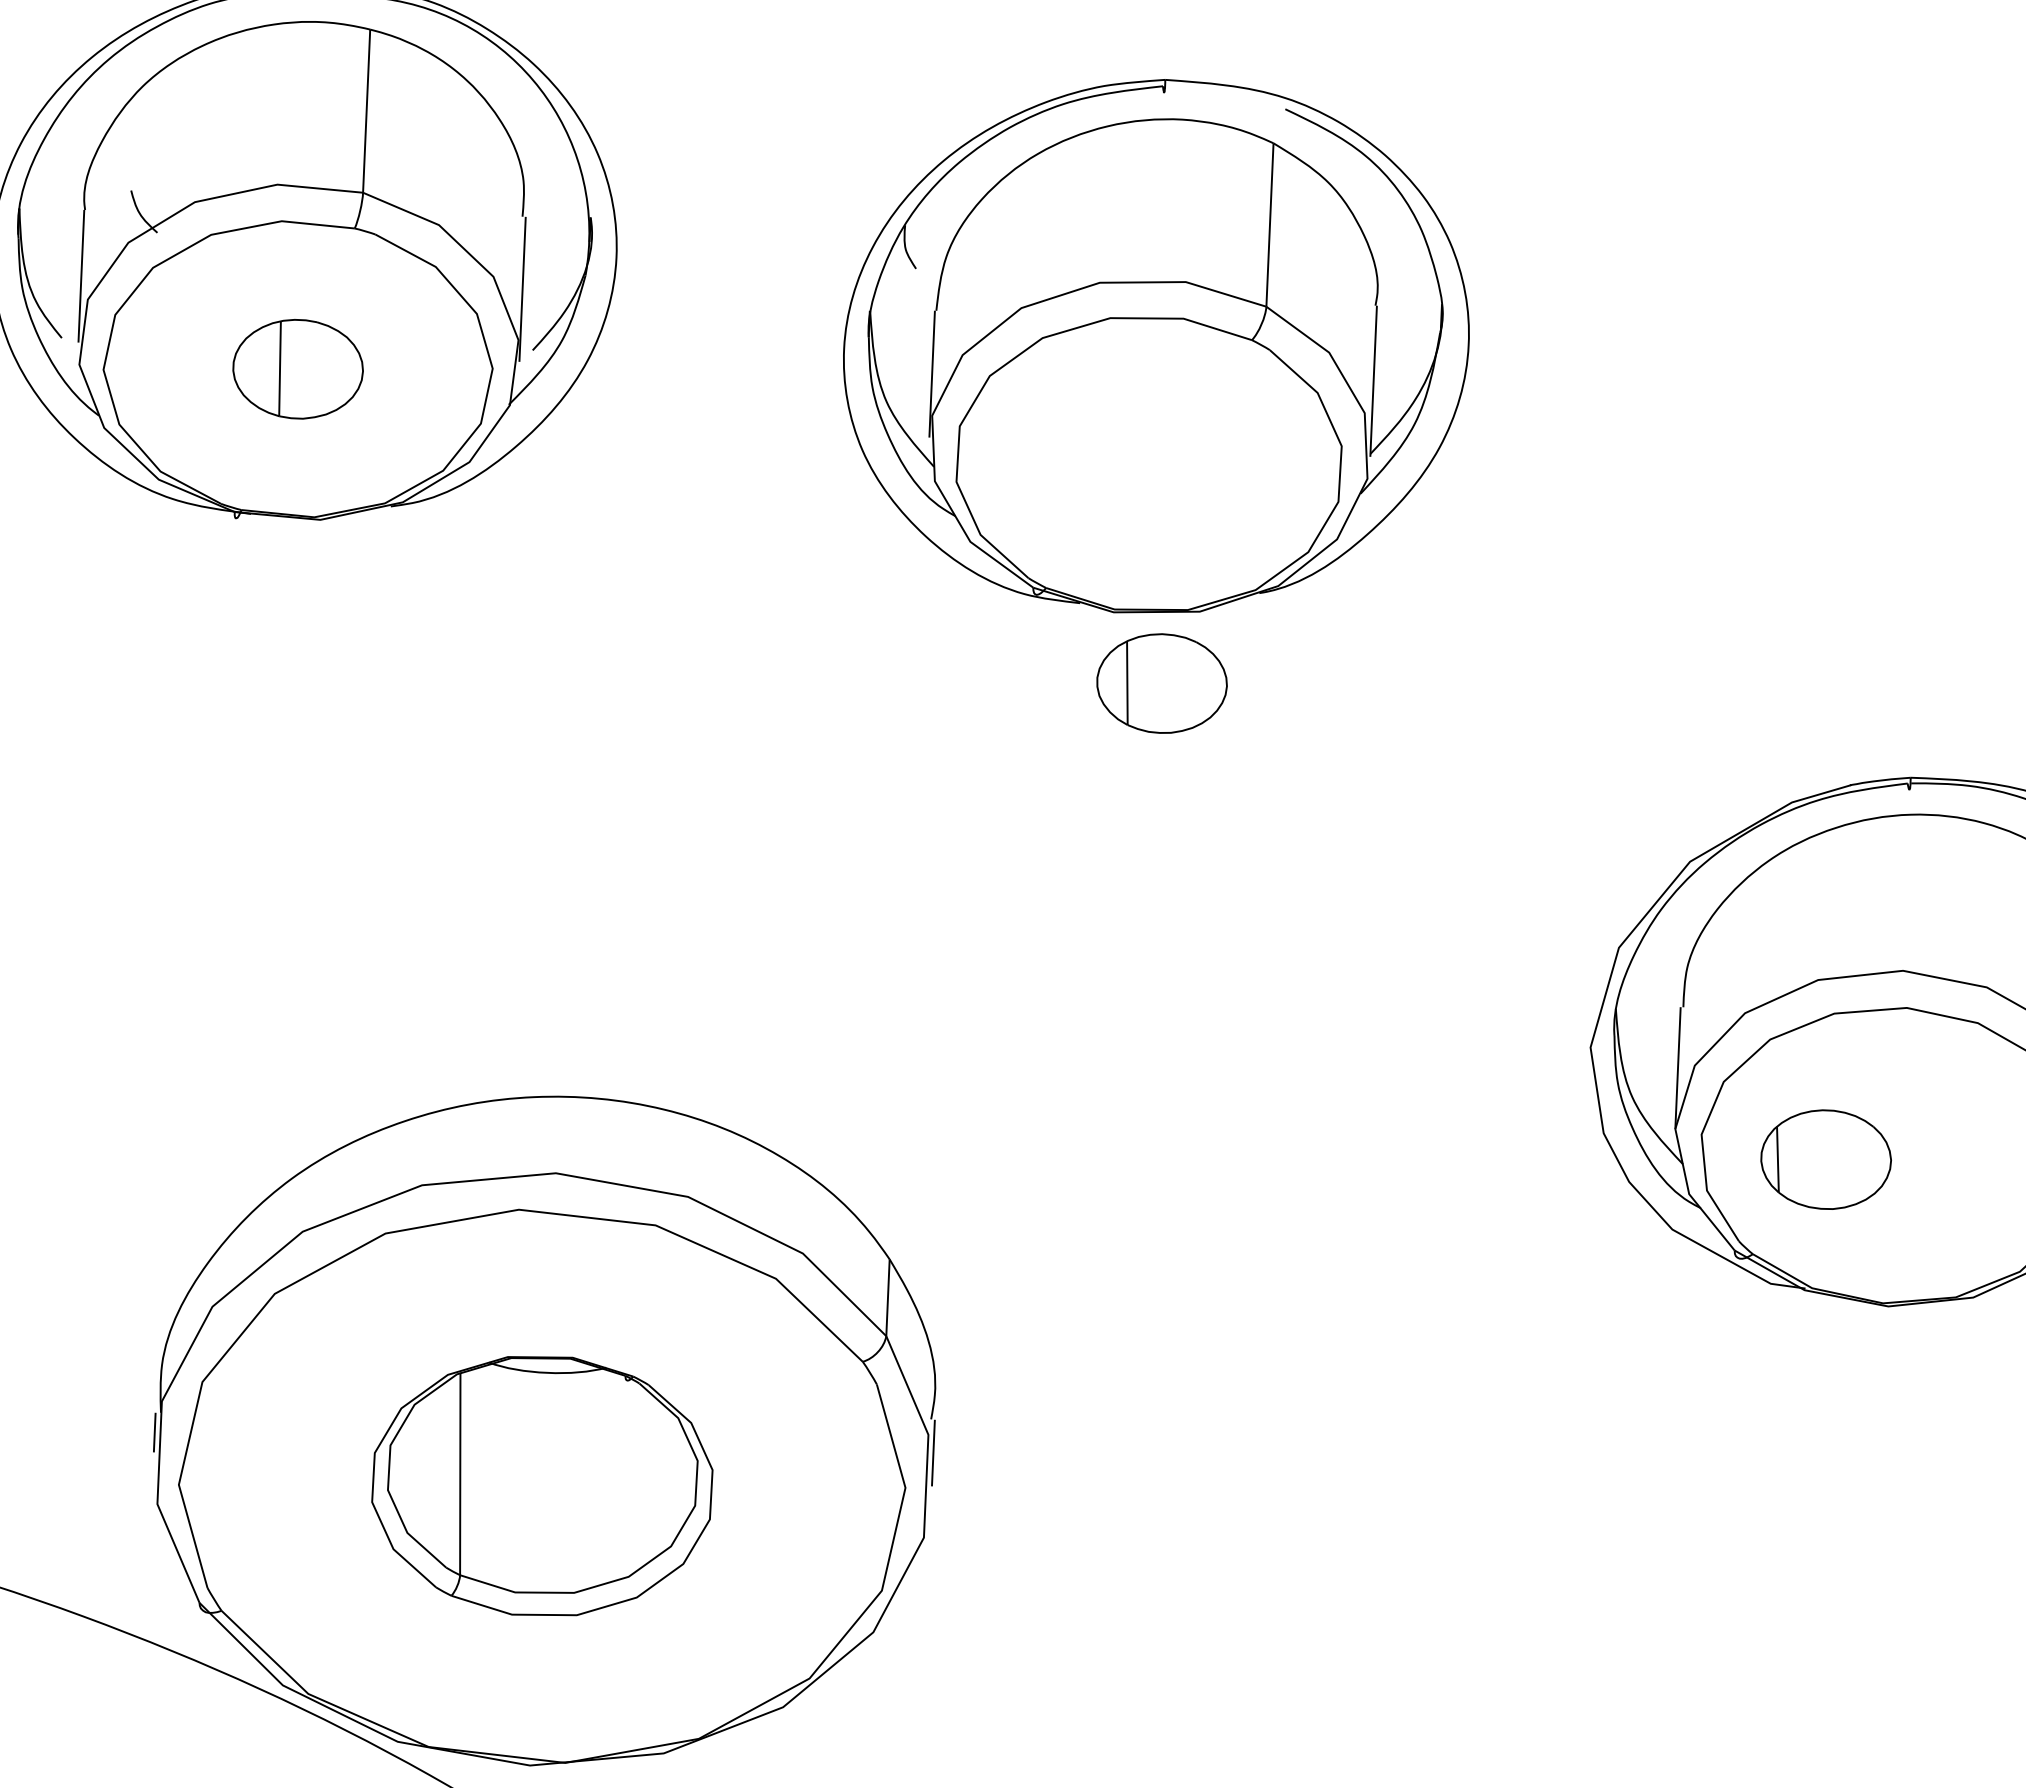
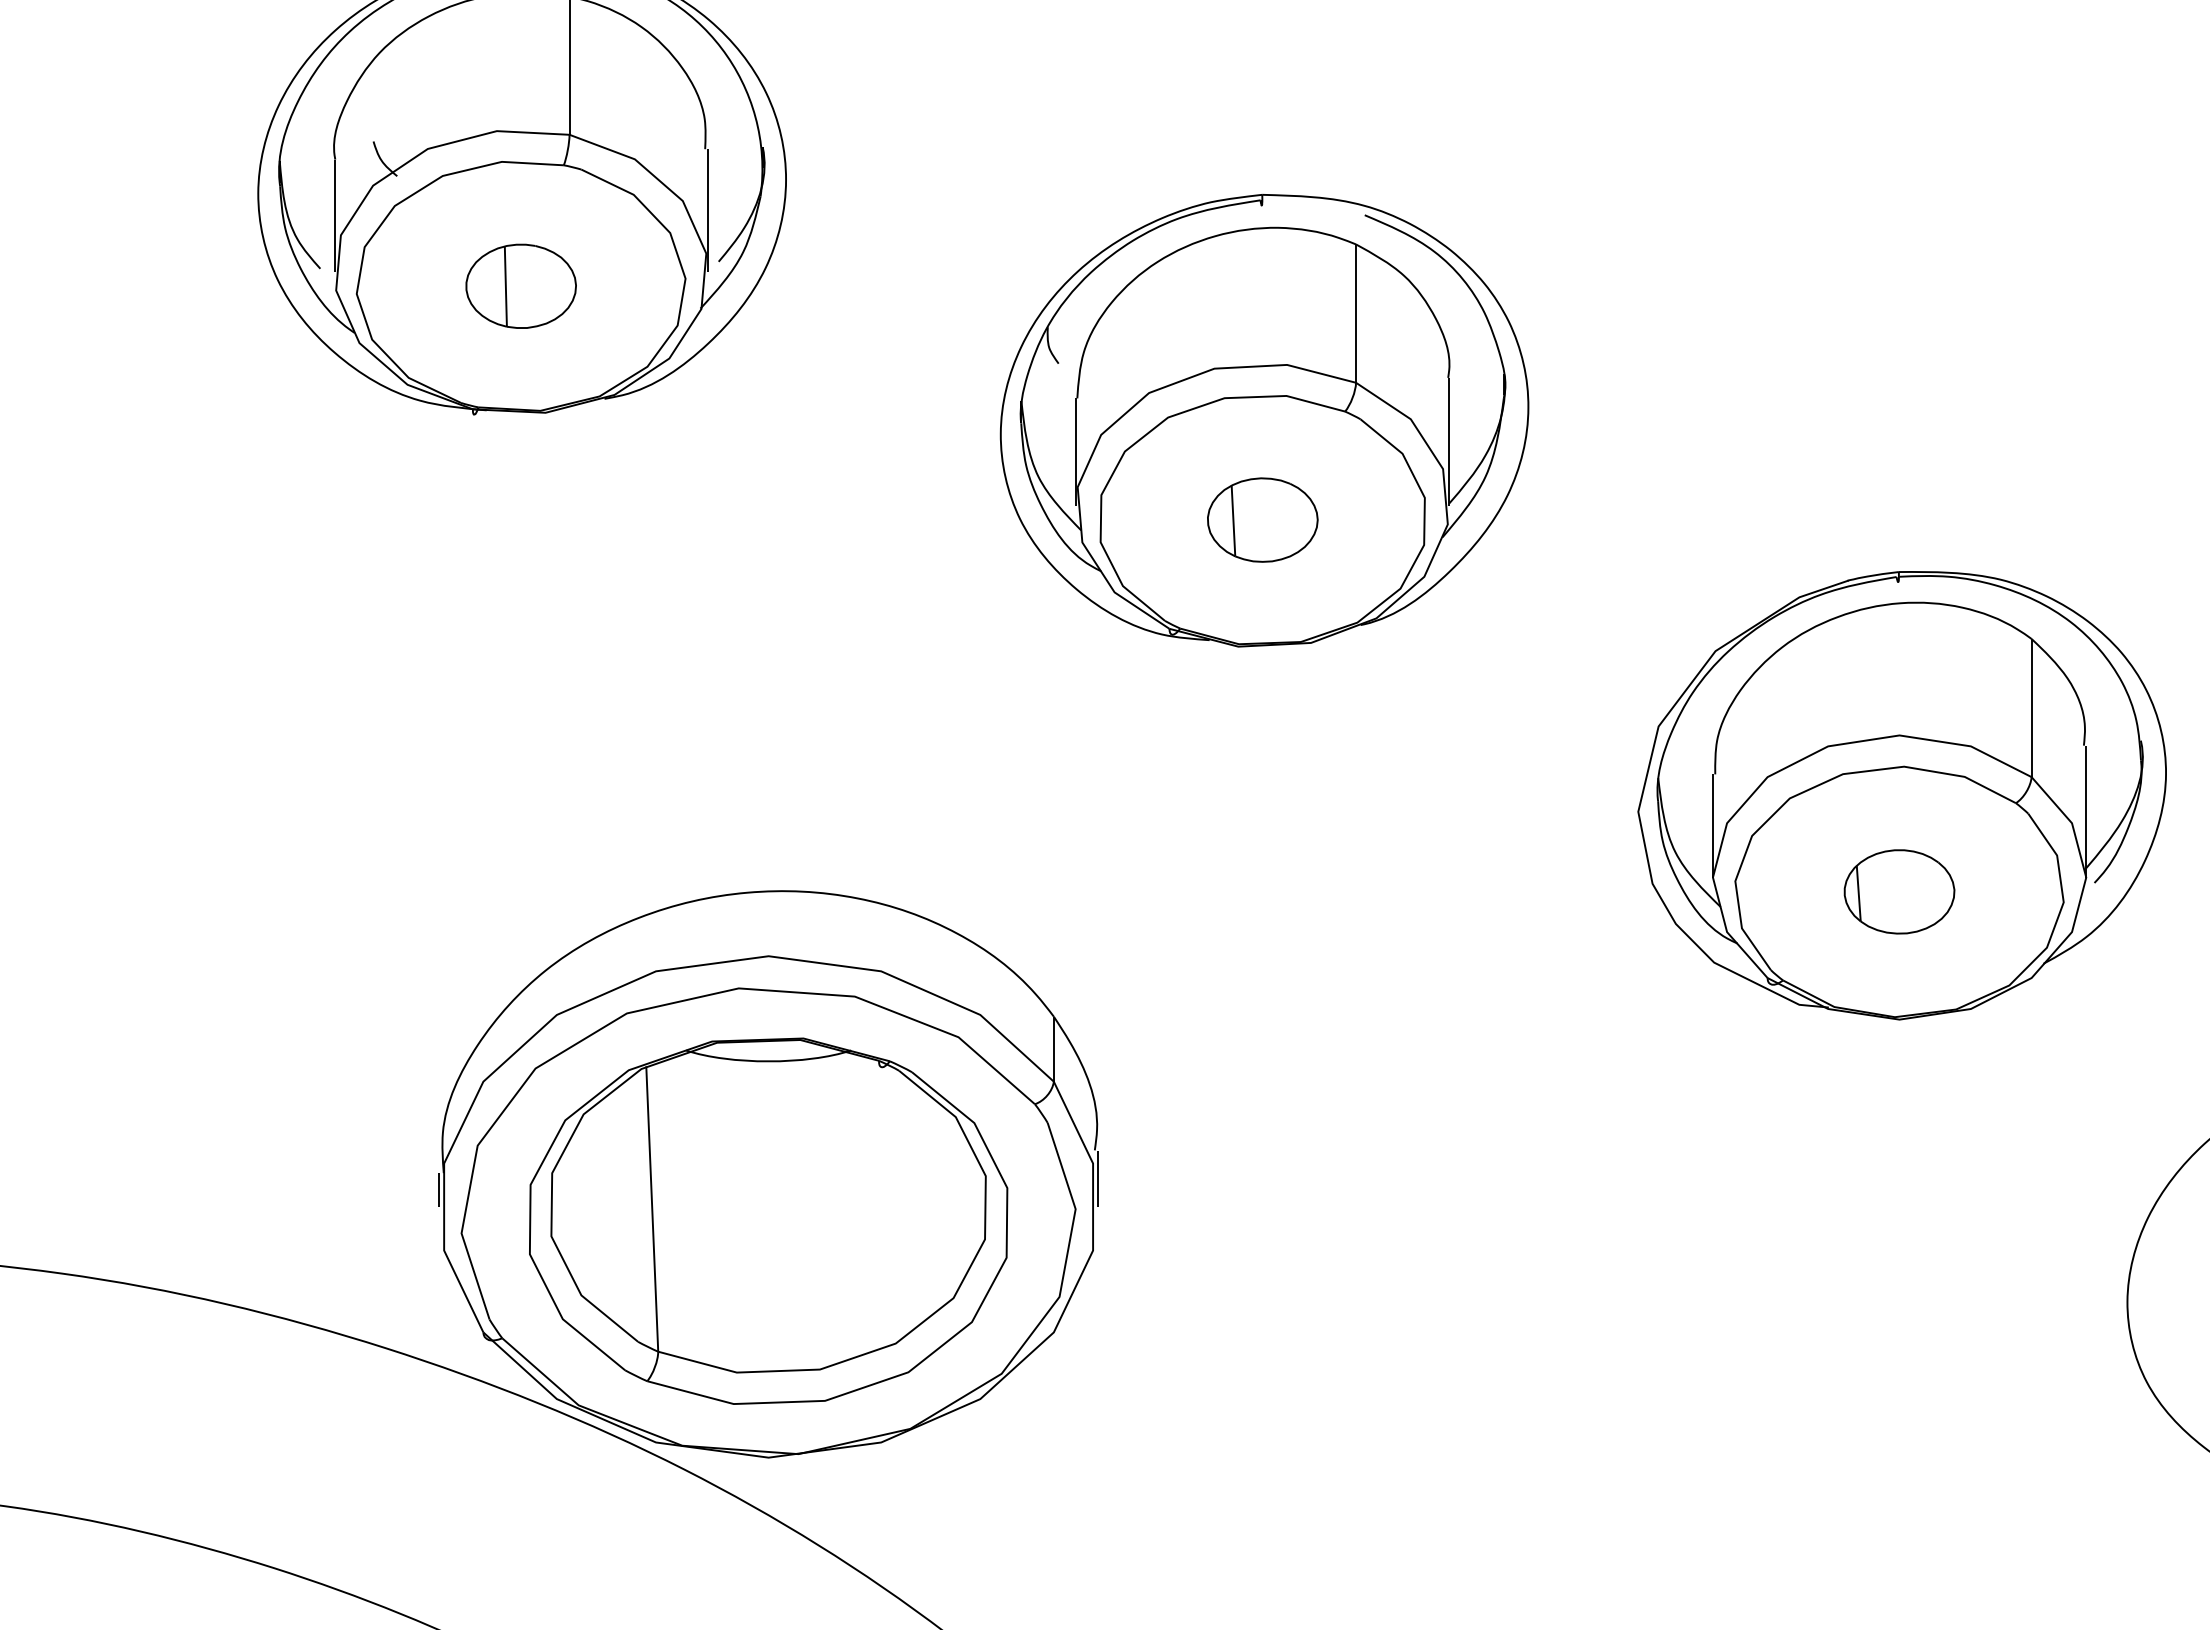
part: (1156, 346) -> (1264, 420), moved
part: (1826, 1159) -> (1899, 891), moved
part: (542, 1485) -> (768, 1220), size x1.67

